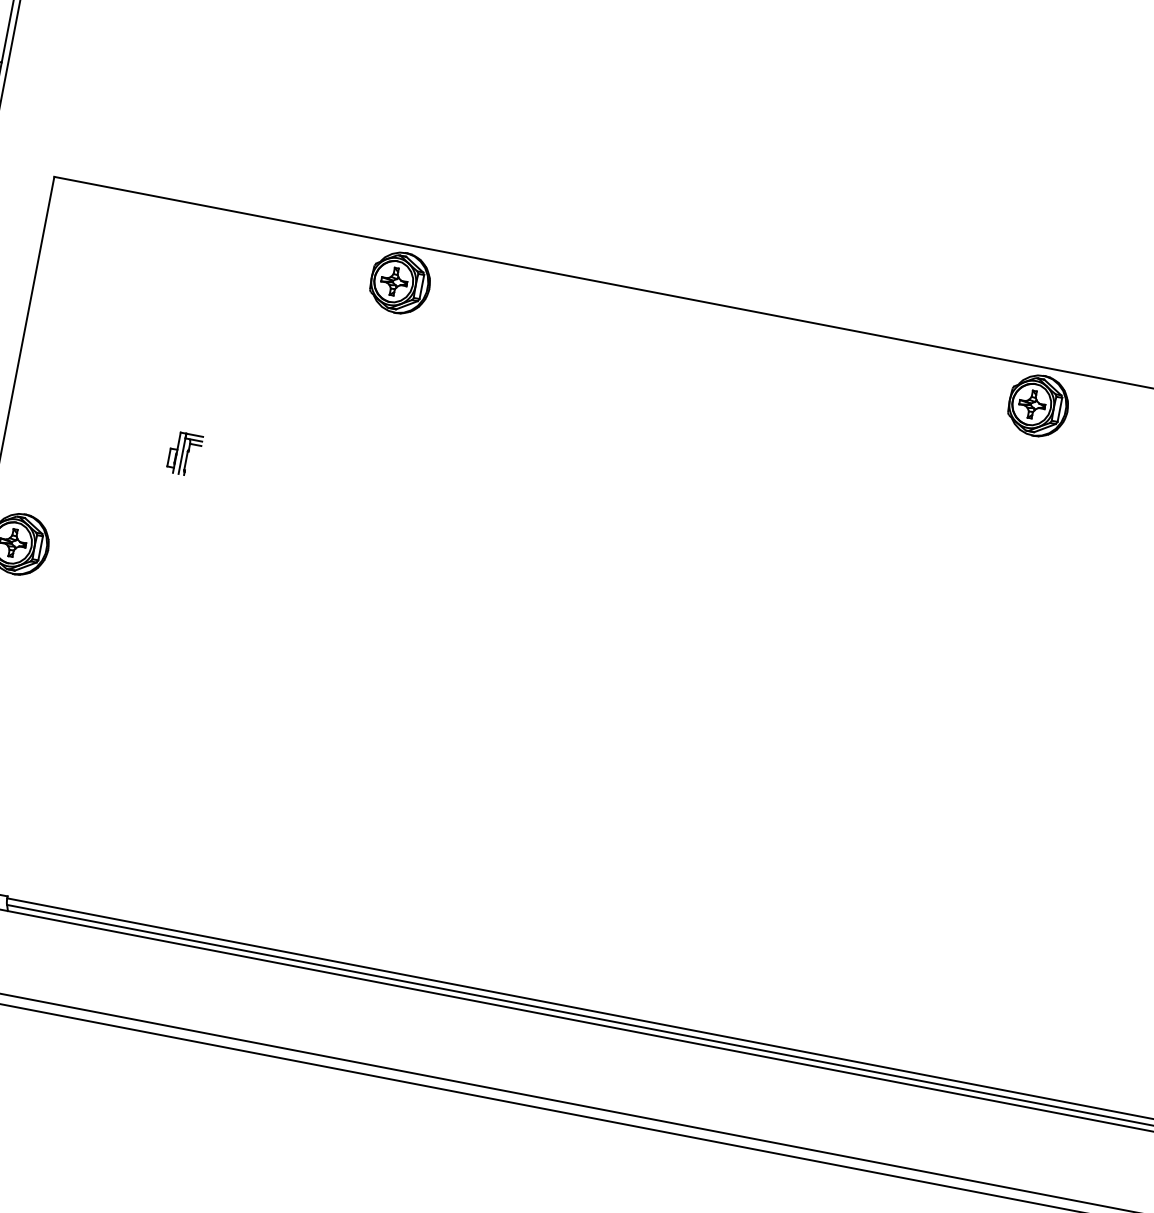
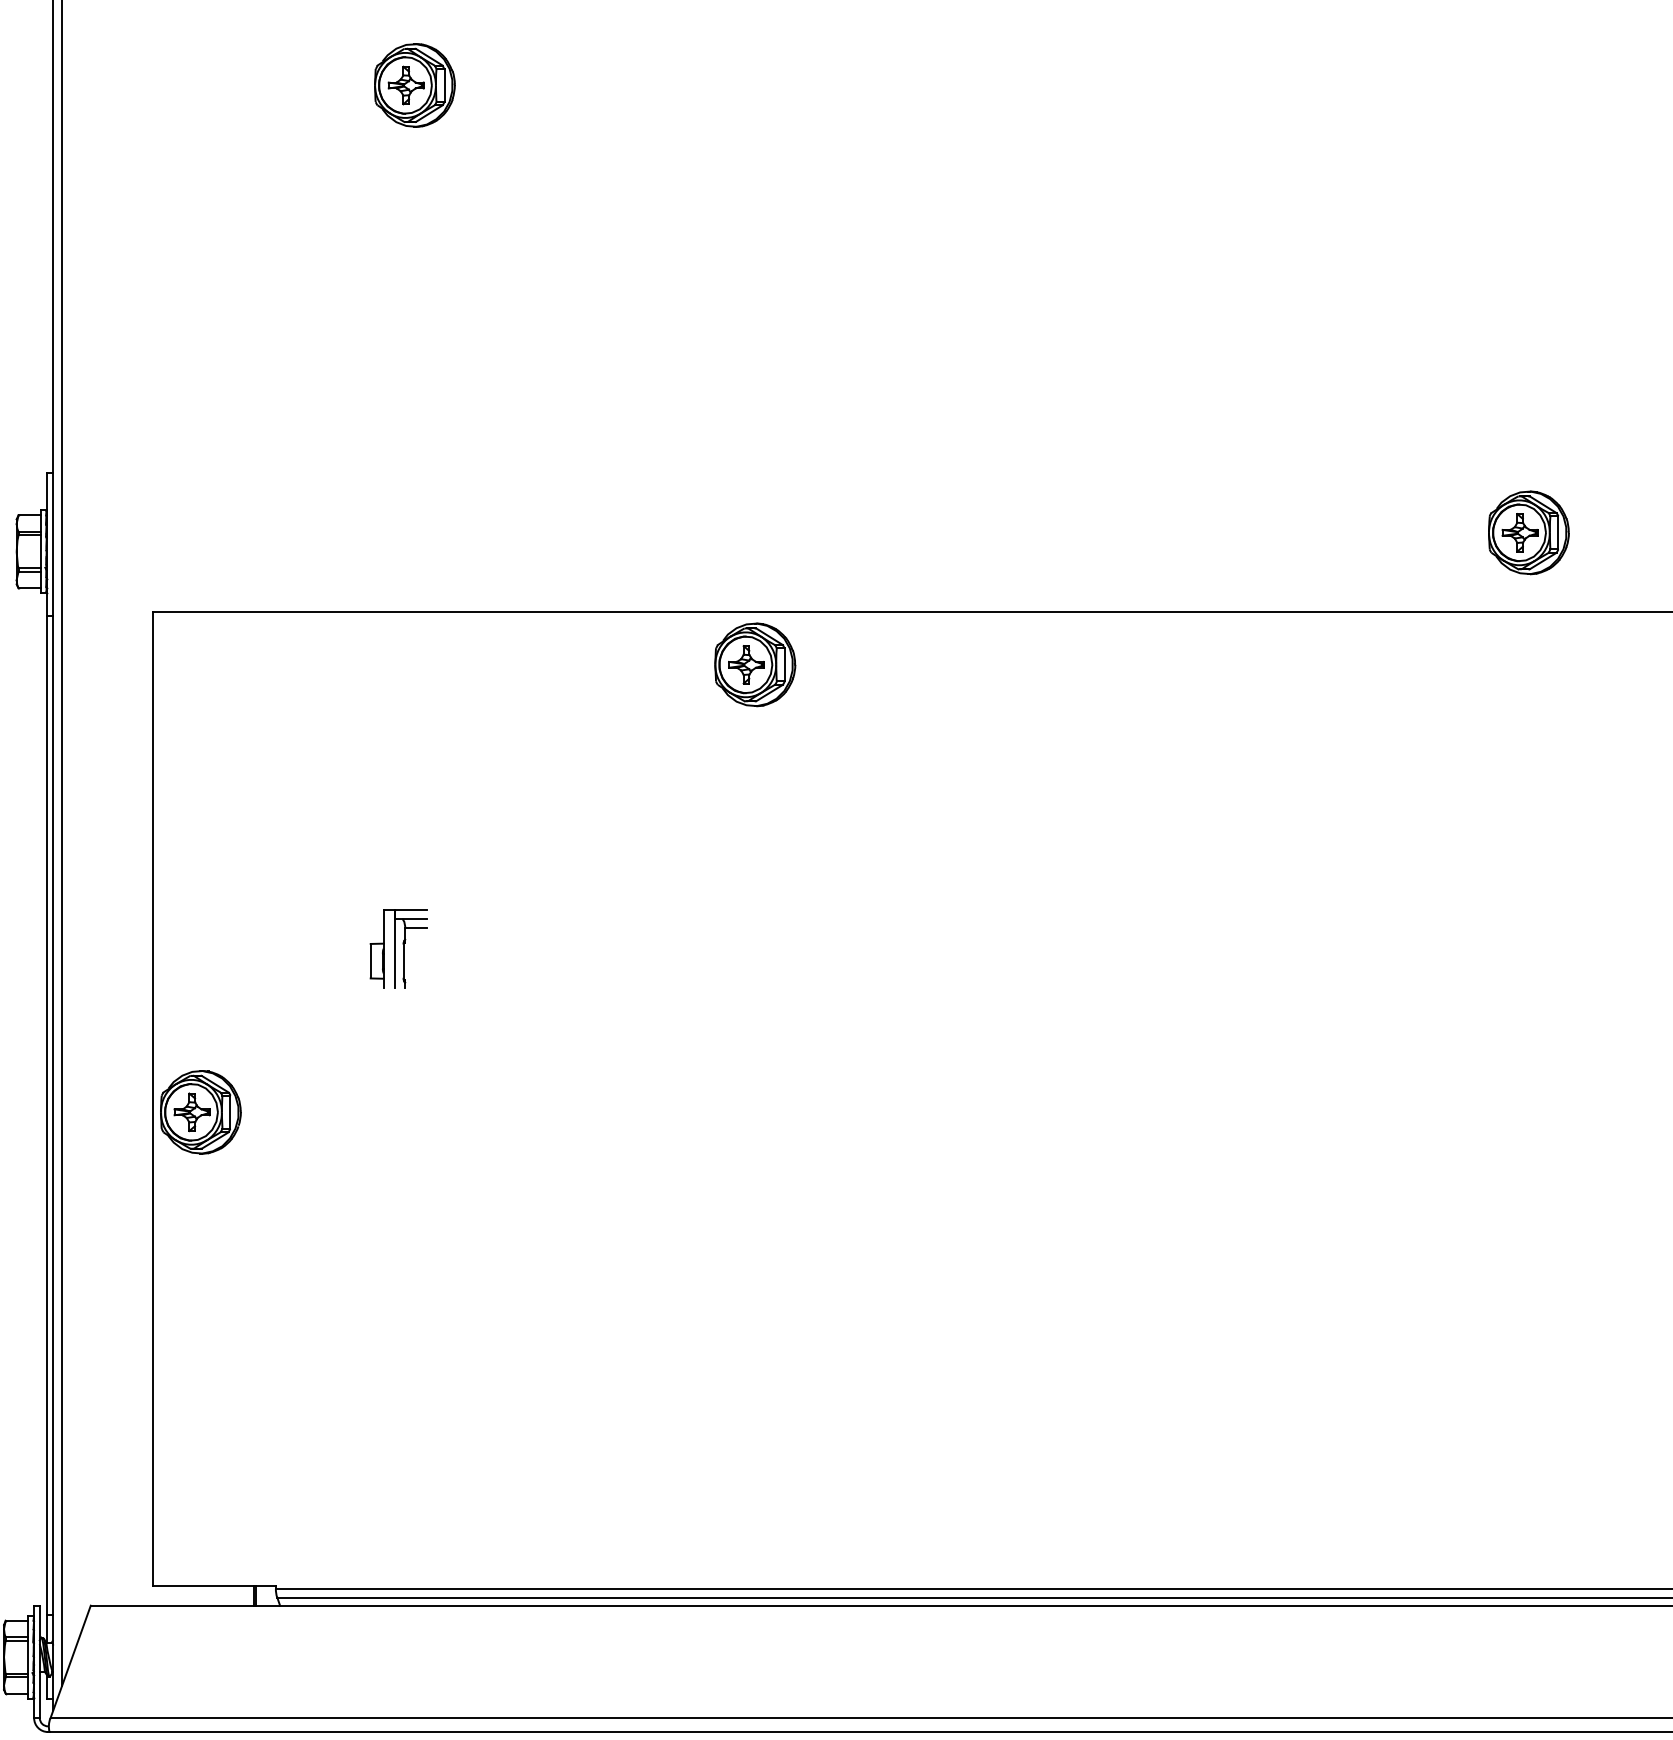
part: (400, 282) -> (755, 664), moved
part: (1038, 405) -> (1528, 532), moved
part: (184, 454) -> (398, 949), size x1.4

